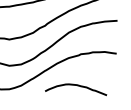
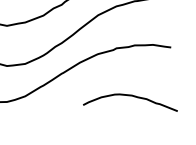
curve: (77, 86) -> (132, 97), moved

